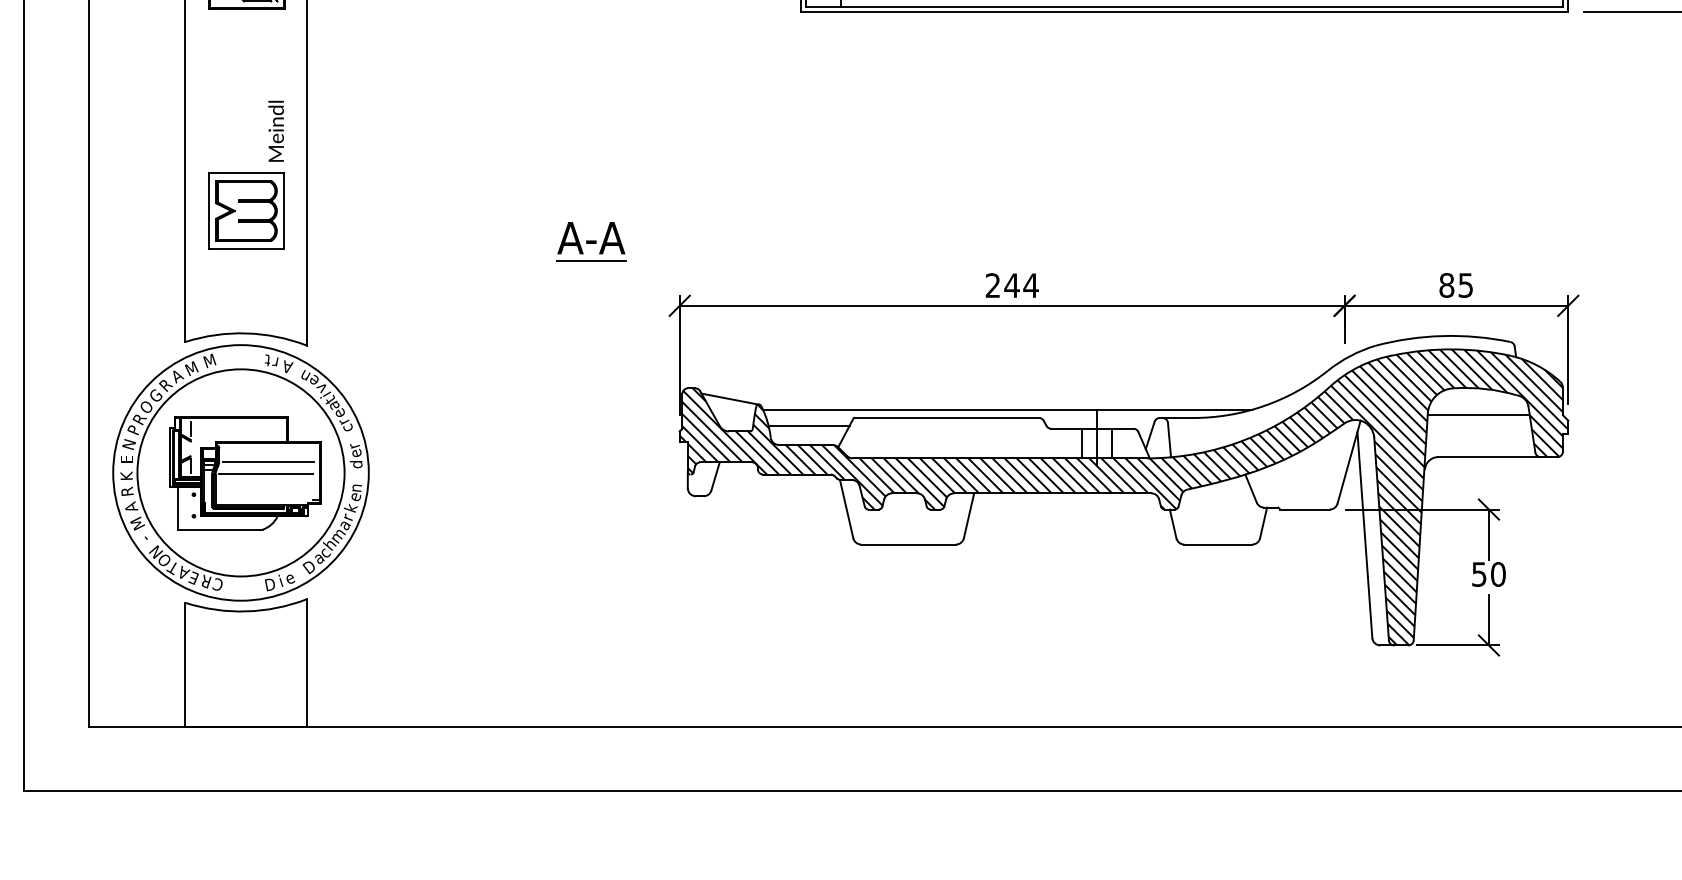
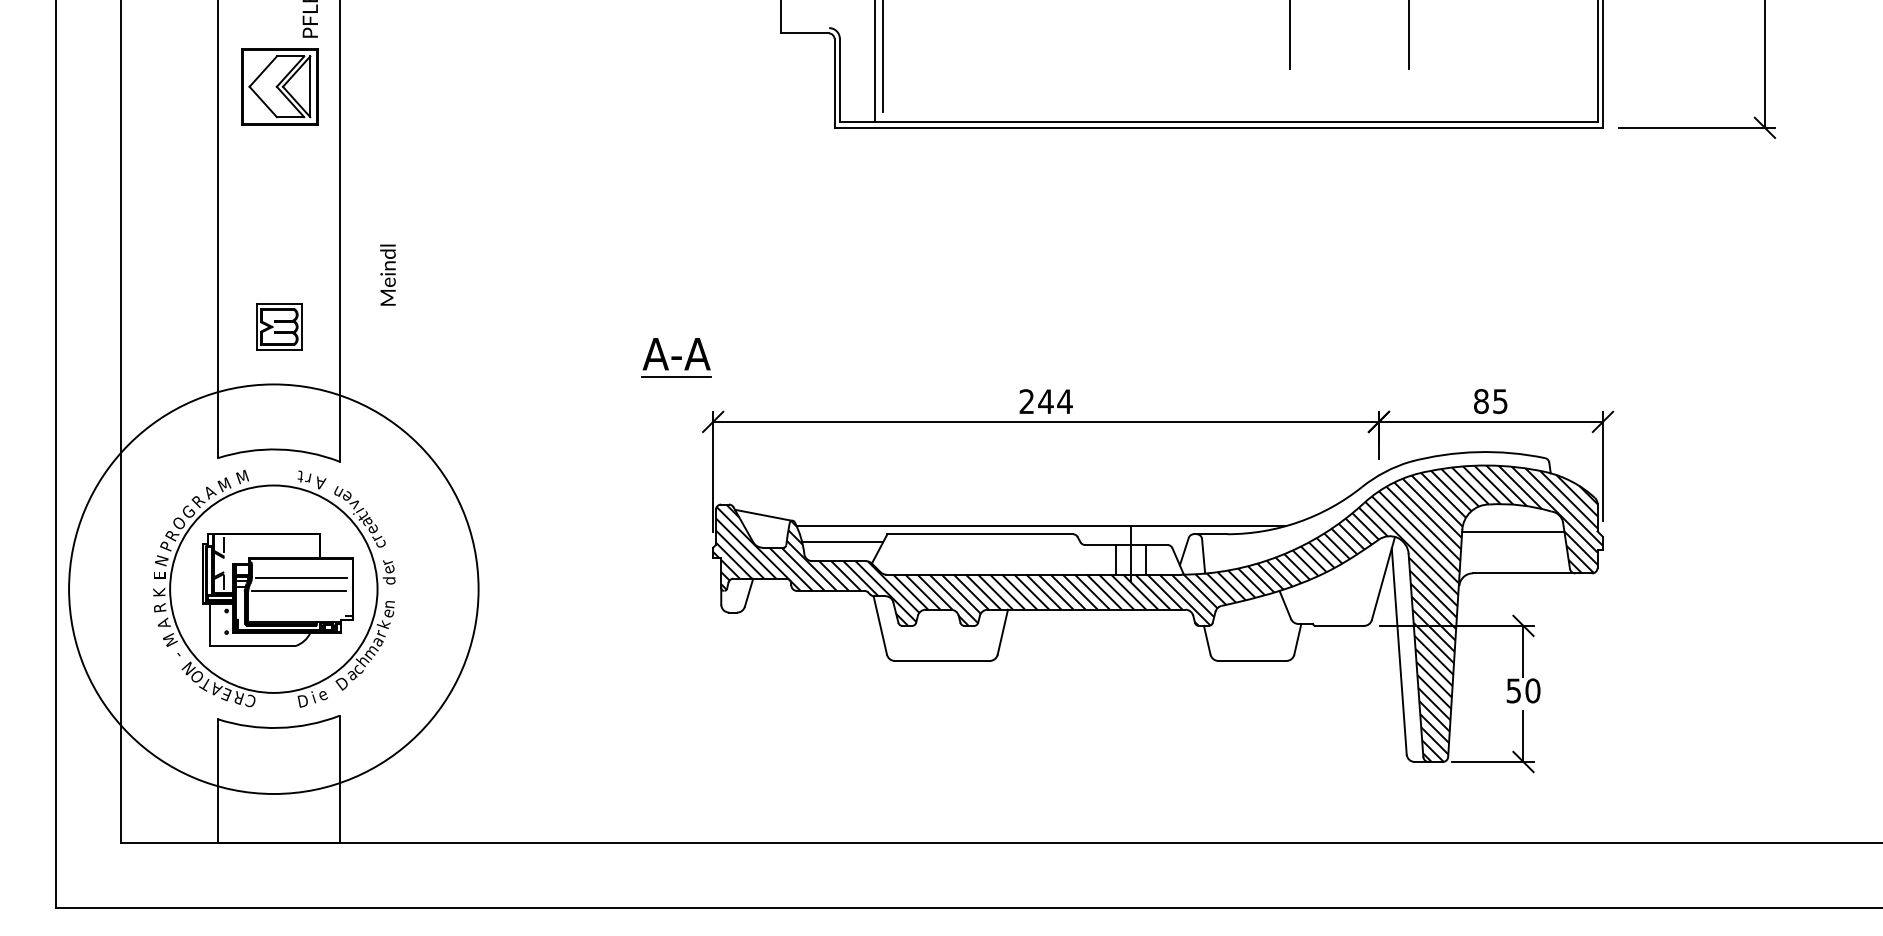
text: (275, 130) -> (387, 274), moved
part: (246, 210) -> (279, 326), size x0.6
part: (591, 241) -> (676, 357), moved
circle: (240, 473) -> (273, 589), size x1.6

